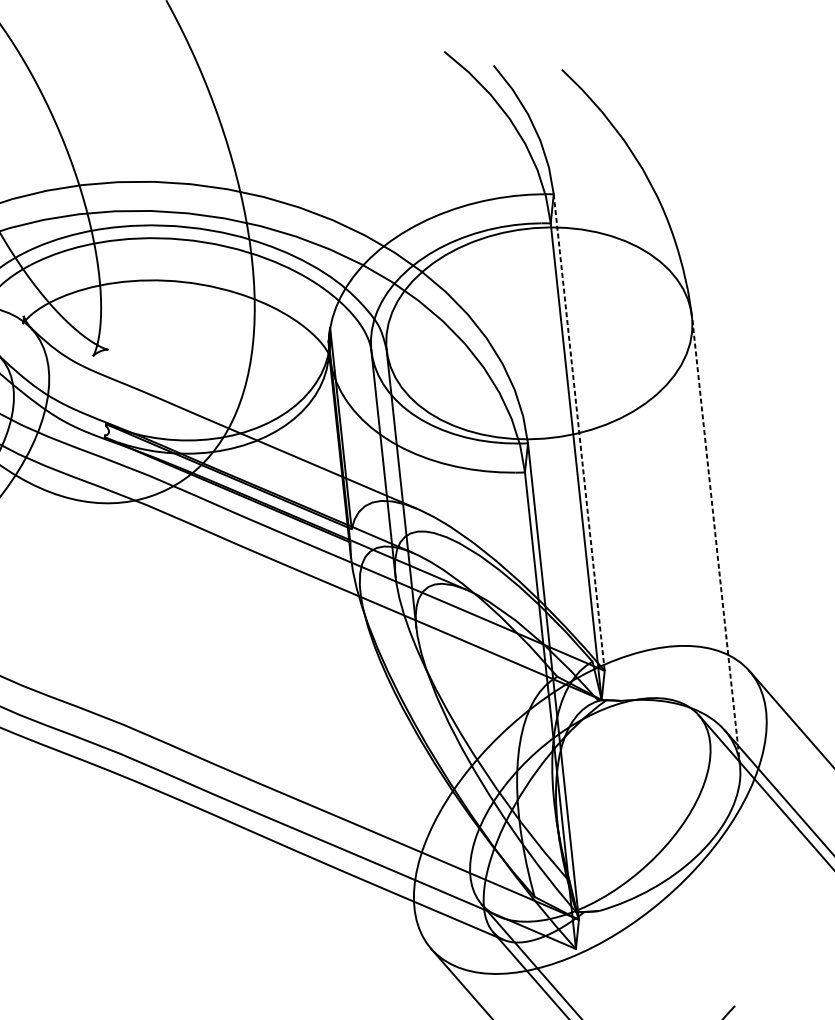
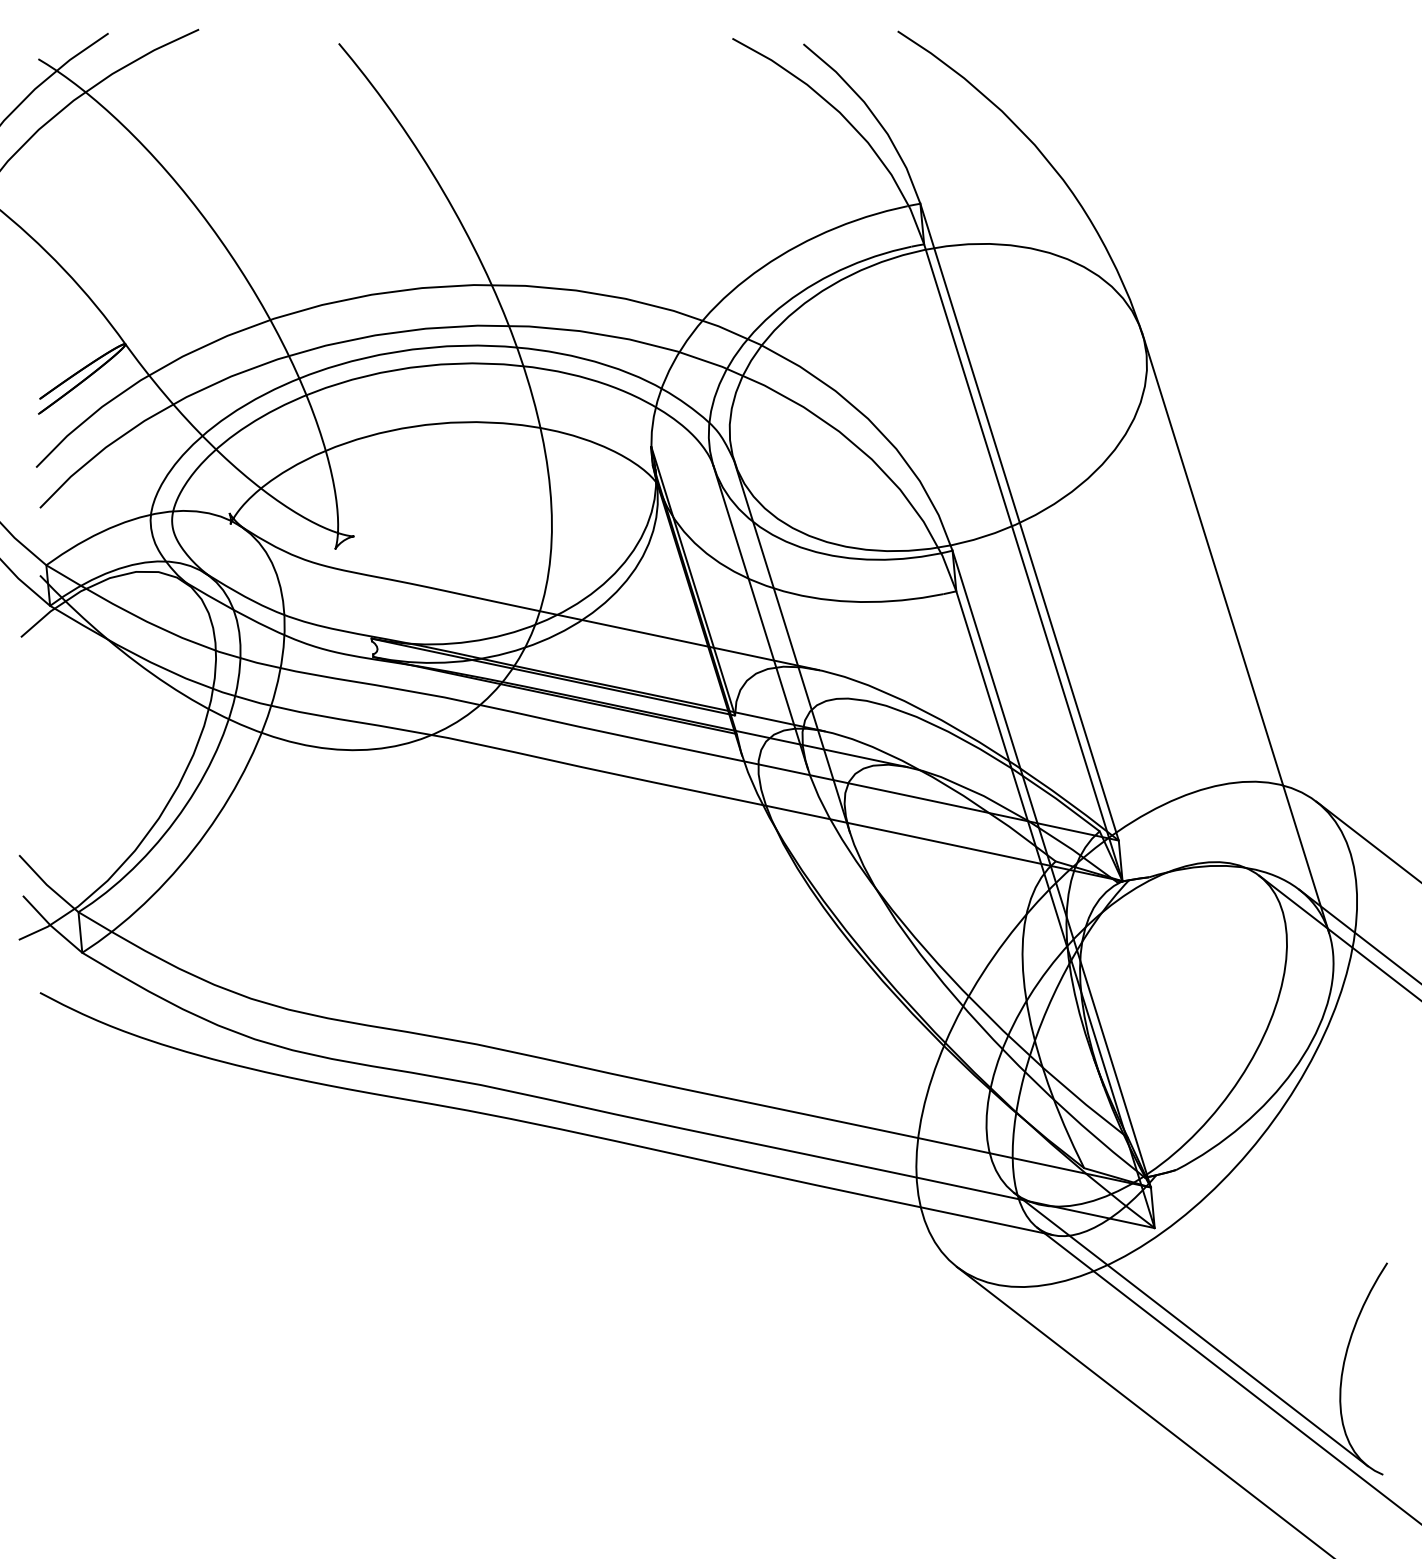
line: (579, 432) -> (1019, 522), dashed -> solid
line: (715, 541) -> (1235, 633), dashed -> solid

